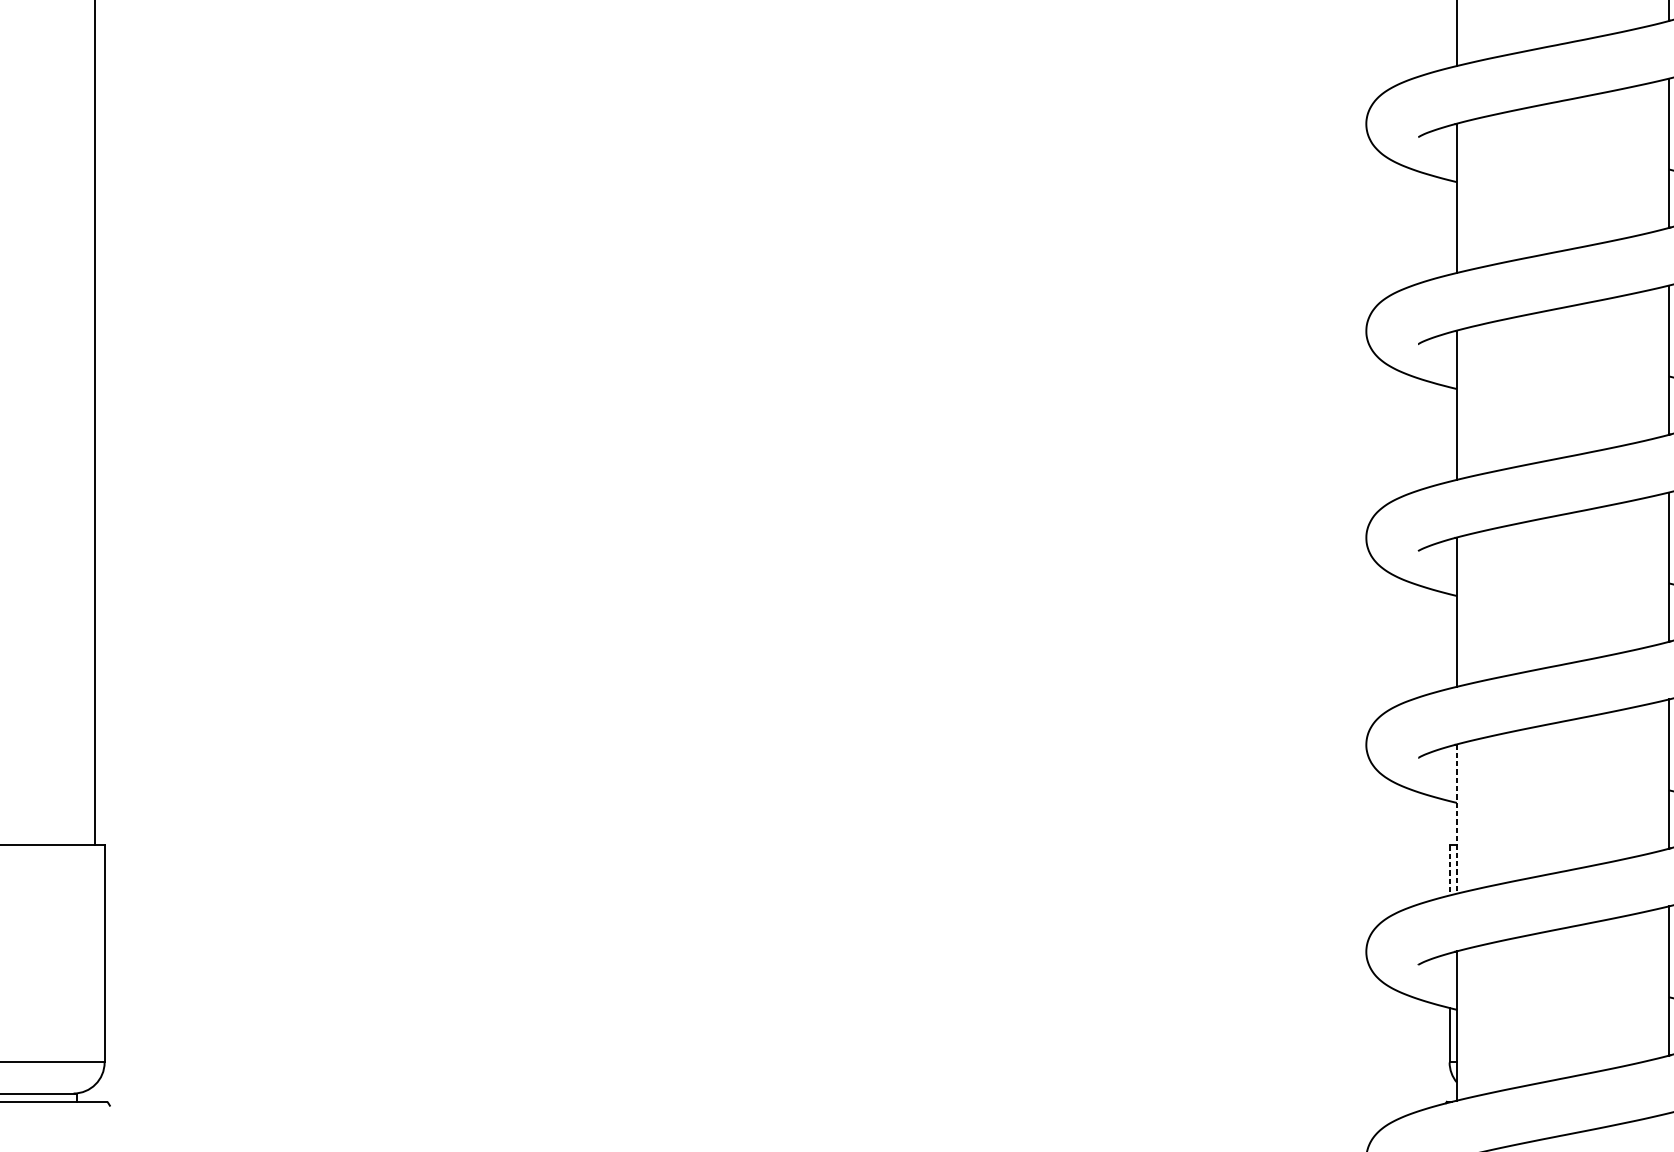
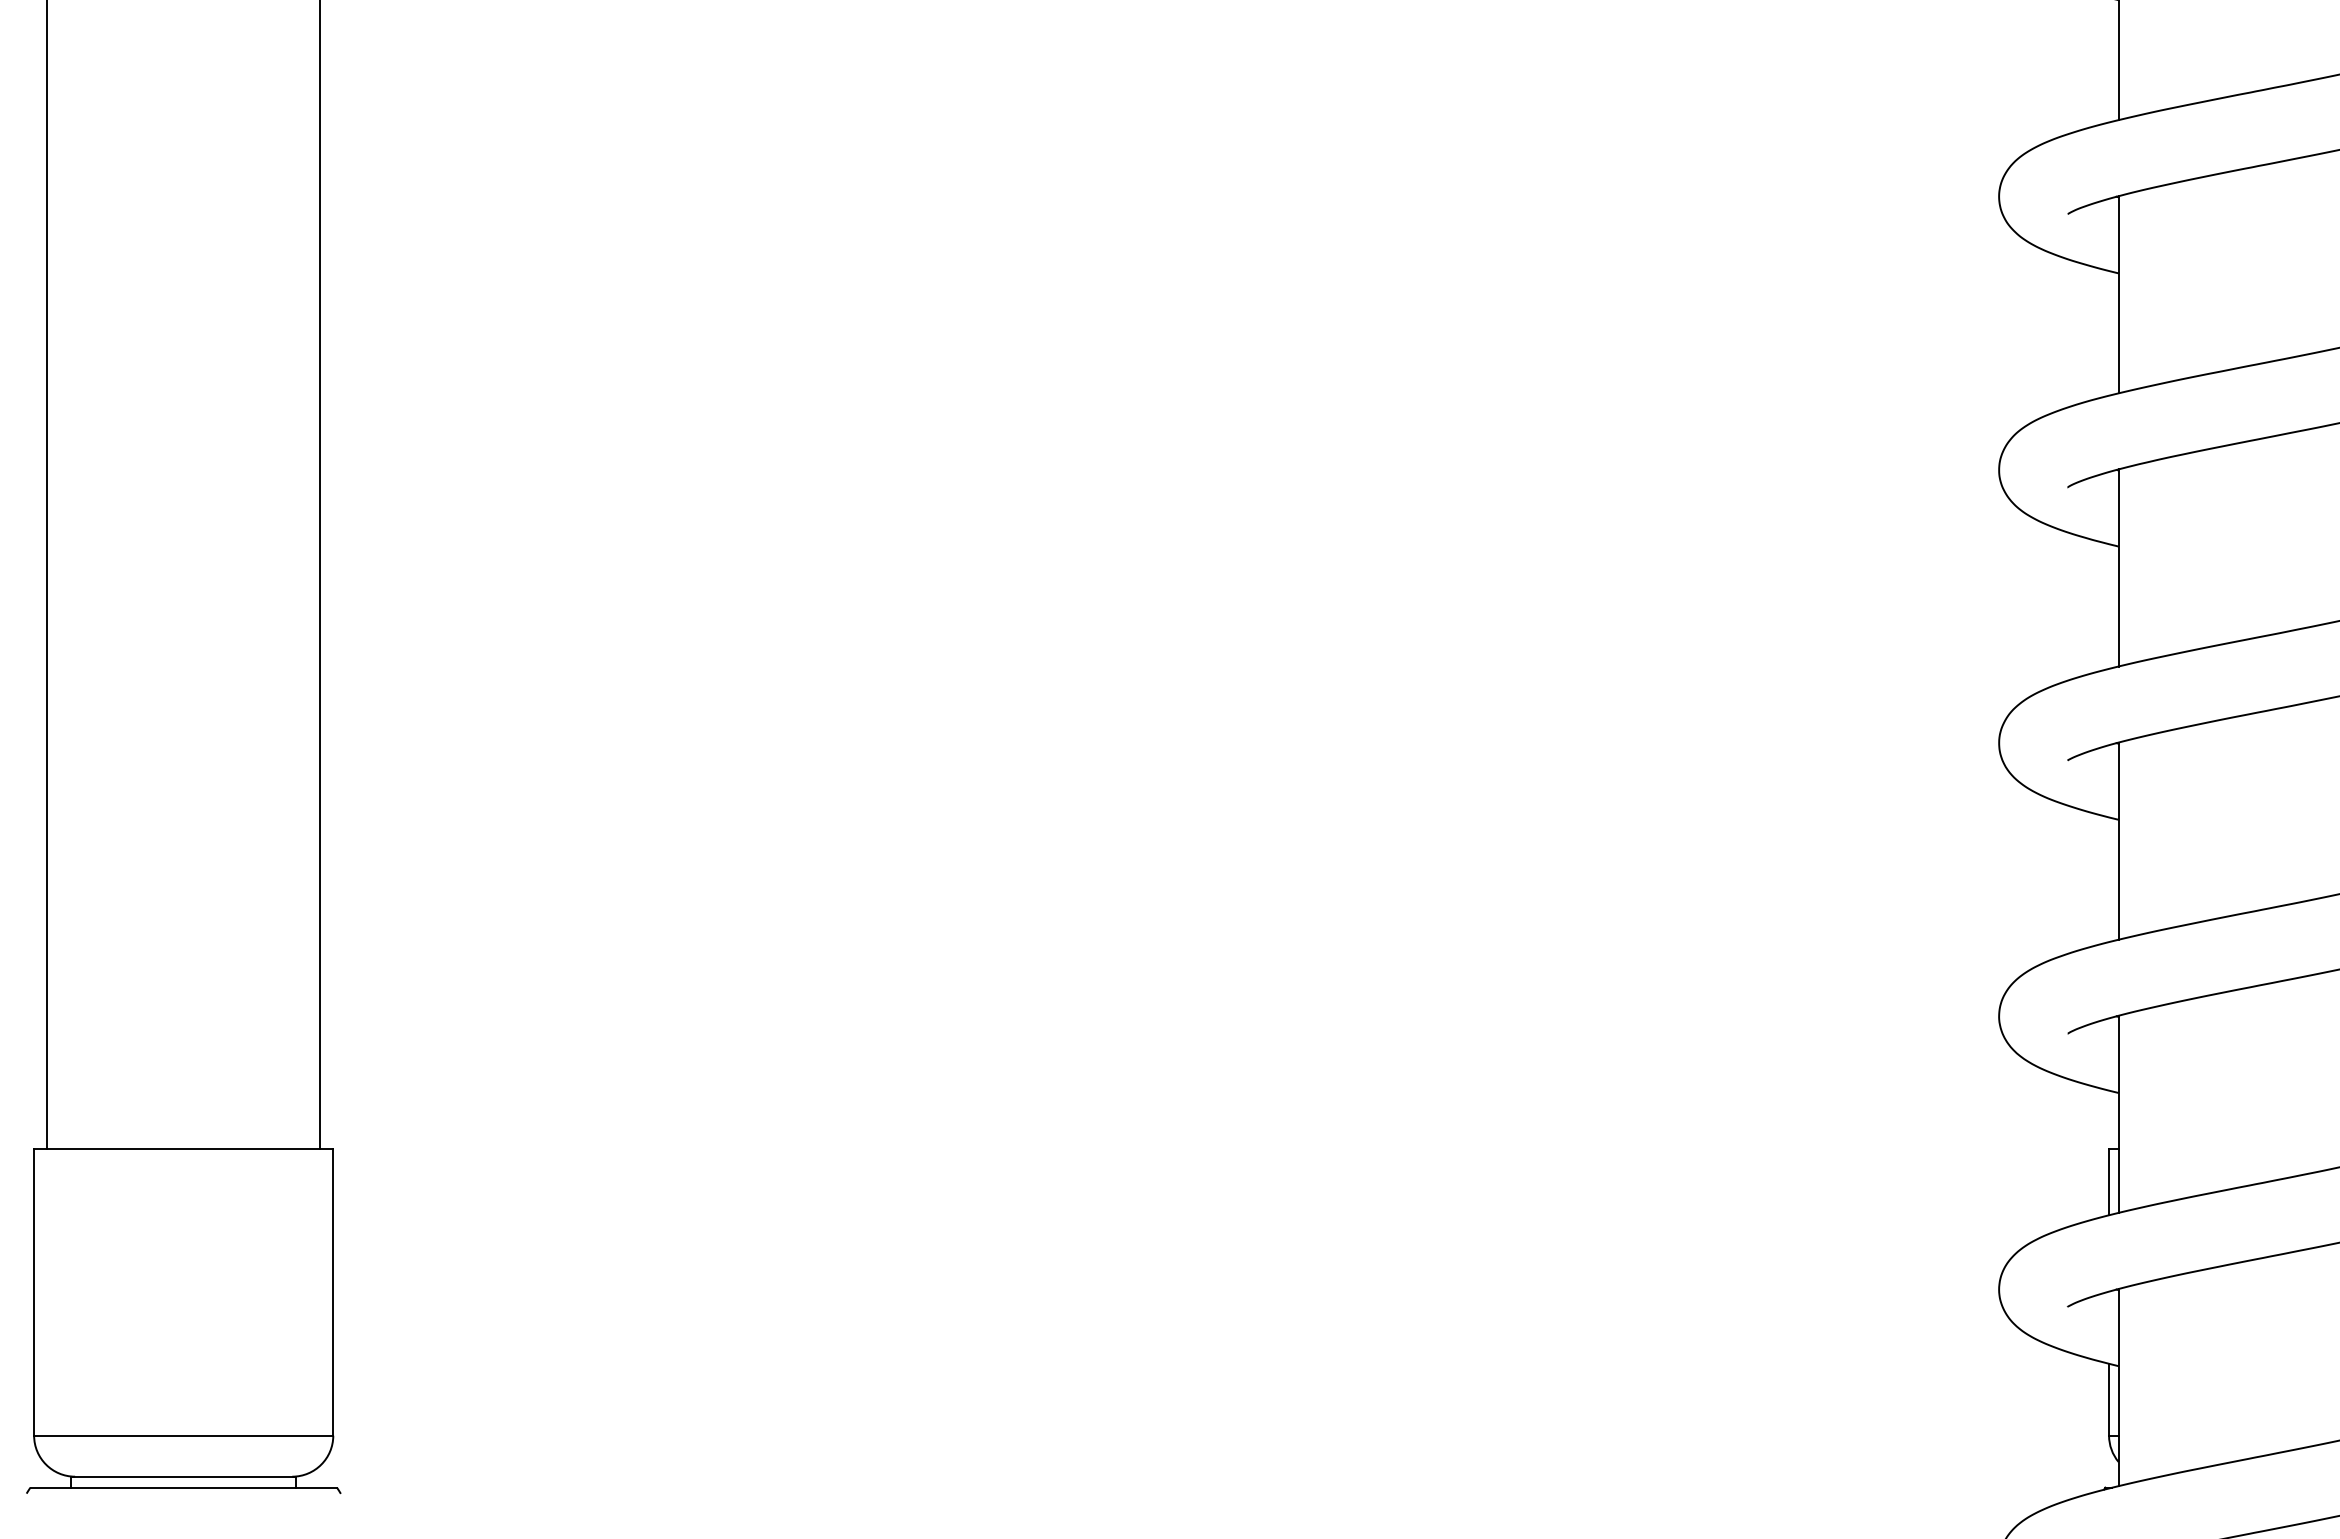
line: (1456, 819) -> (2118, 1114), dashed -> solid
line: (1449, 870) -> (2109, 1182), dashed -> solid

